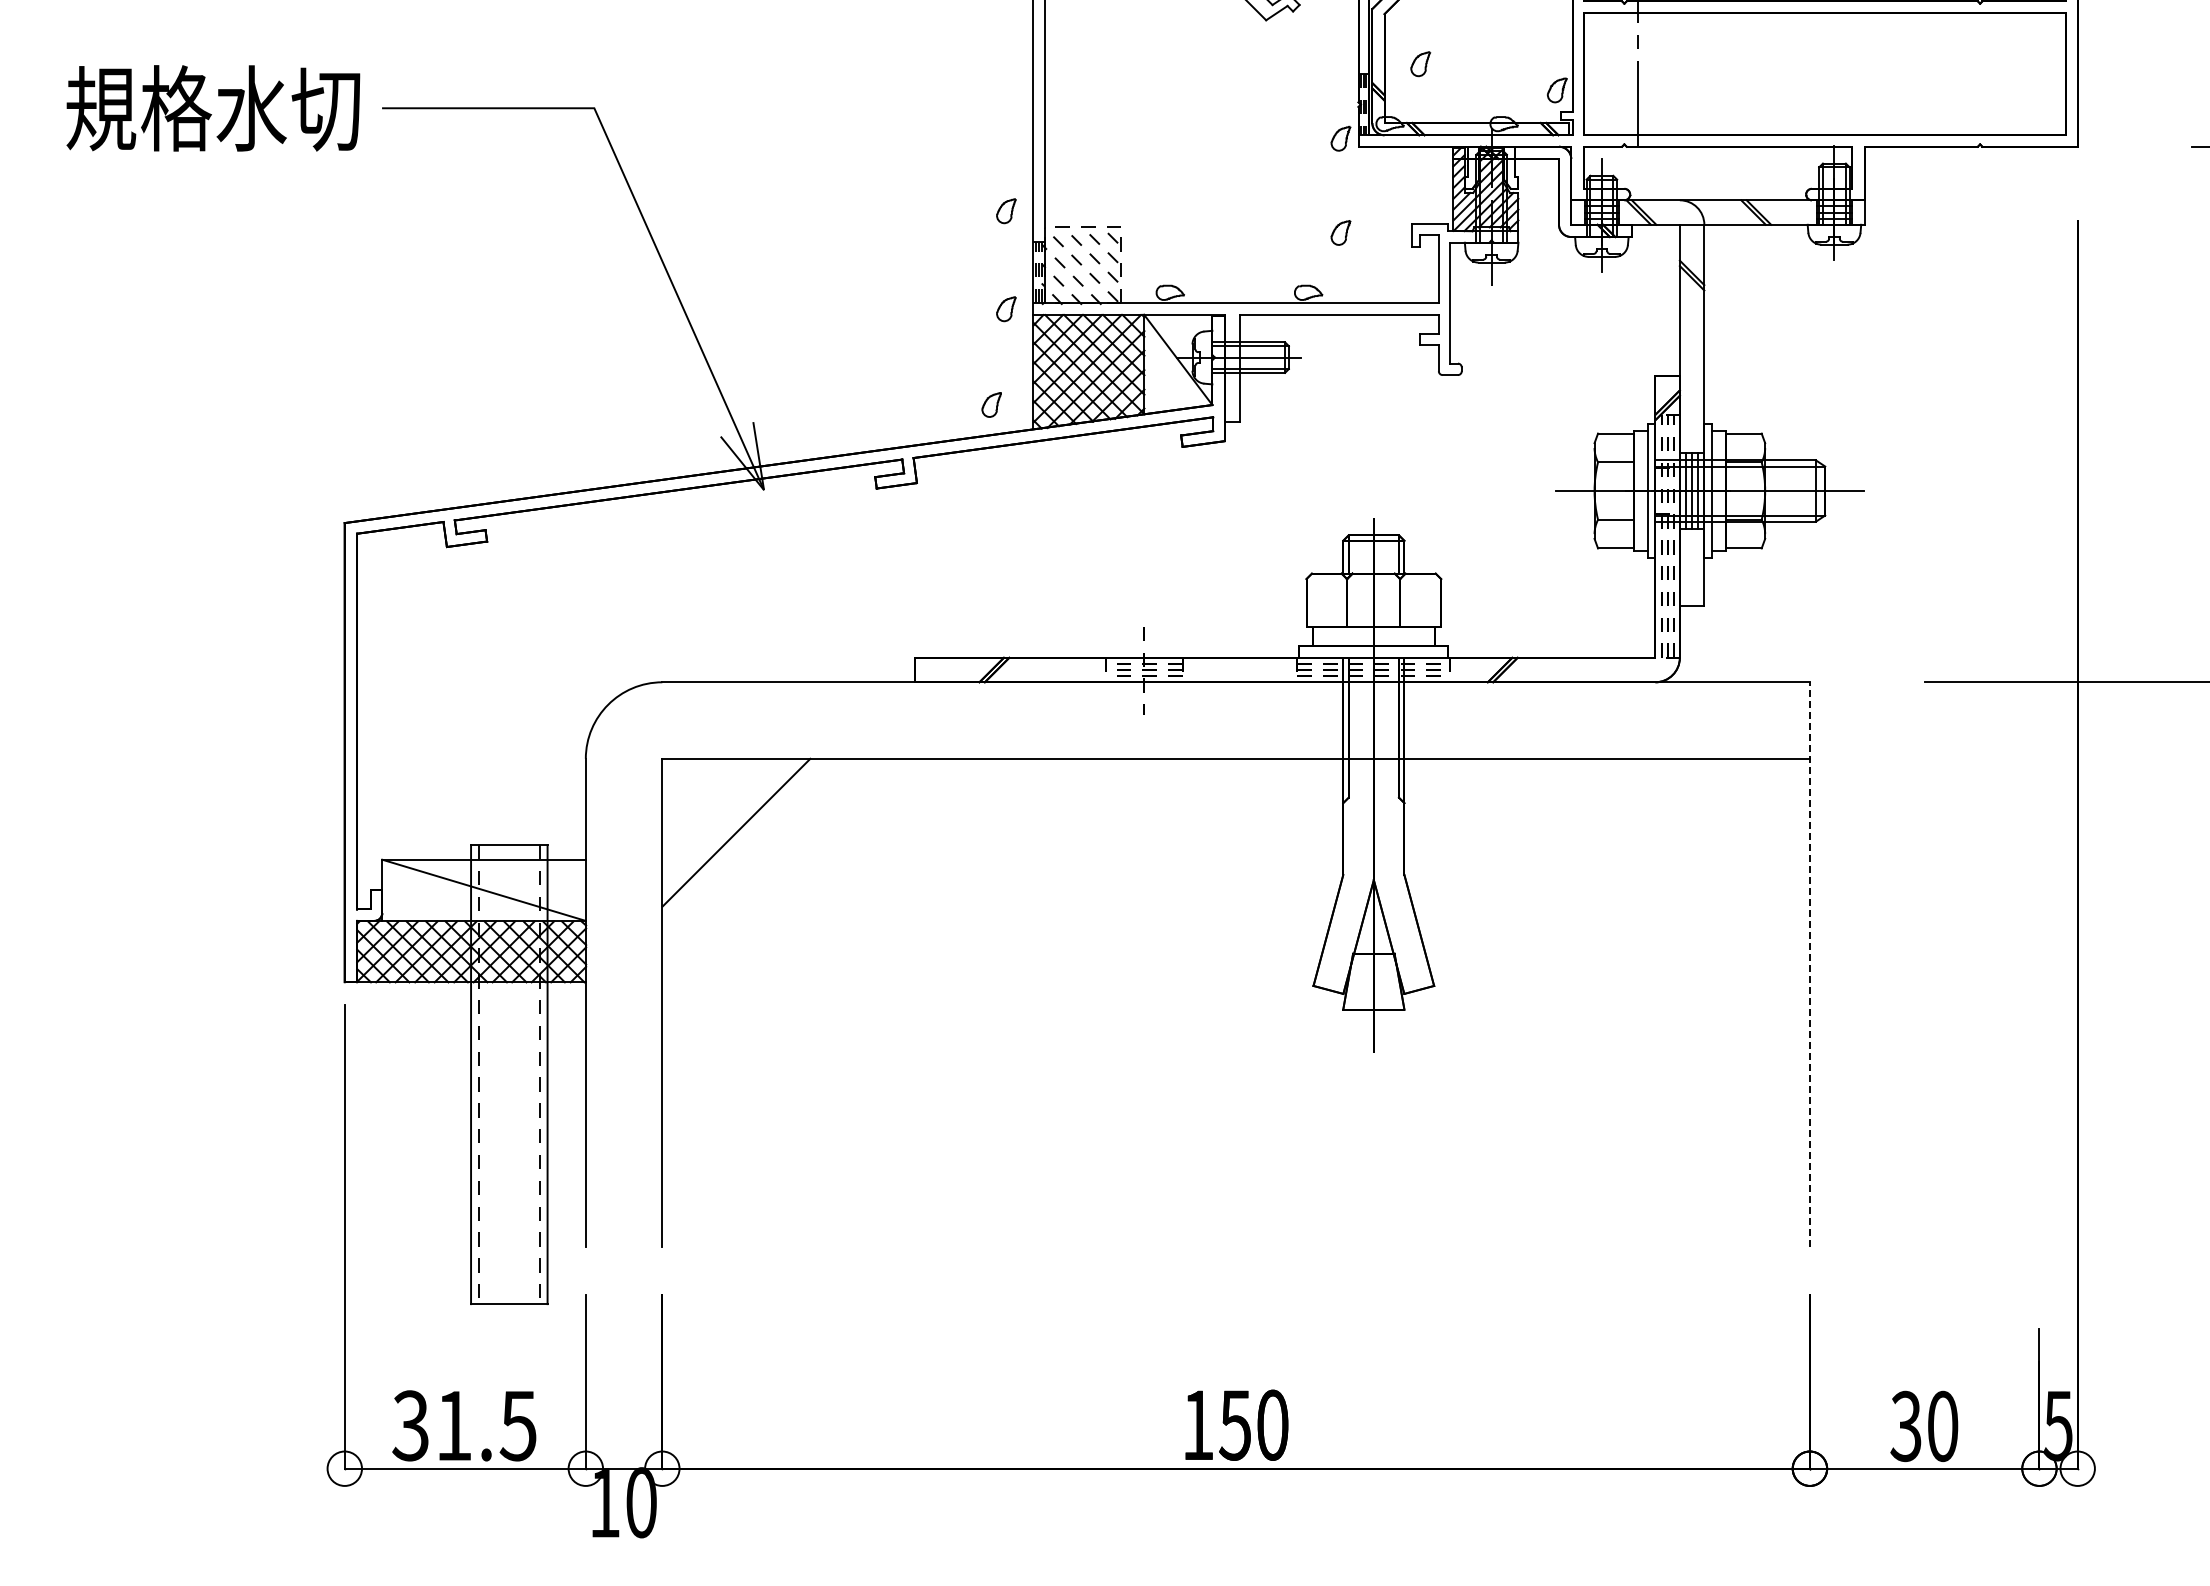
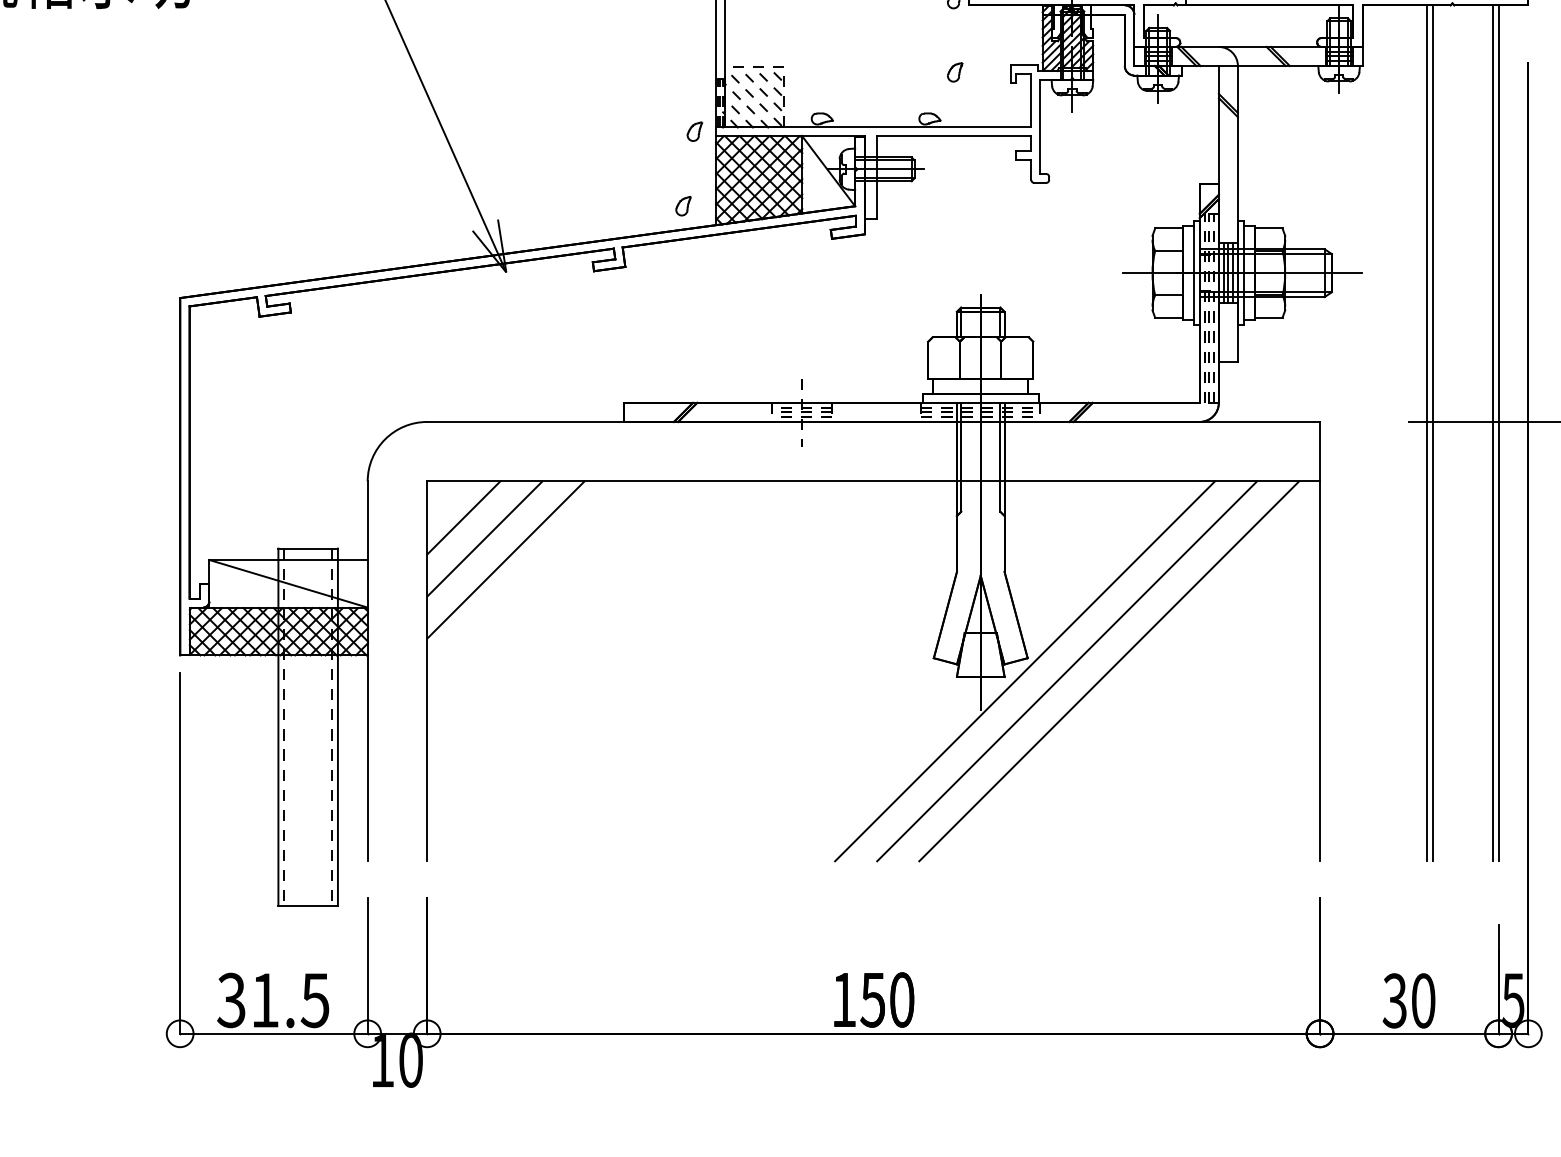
part: (1006, 211) -> (694, 55), removed
line: (1947, 696) -> (1427, 433), added
line: (1955, 696) -> (1433, 433), added
line: (2031, 696) -> (1492, 433), added
line: (2039, 696) -> (1498, 433), added
line: (709, 805) -> (463, 517), added
line: (763, 859) -> (505, 559), added
line: (1809, 964) -> (1319, 641), dashed -> solid
line: (1430, 1002) -> (1024, 671), added
line: (1484, 1002) -> (1066, 671), added
line: (1538, 1002) -> (1108, 671), added

